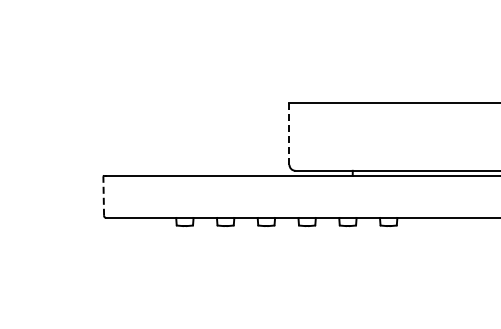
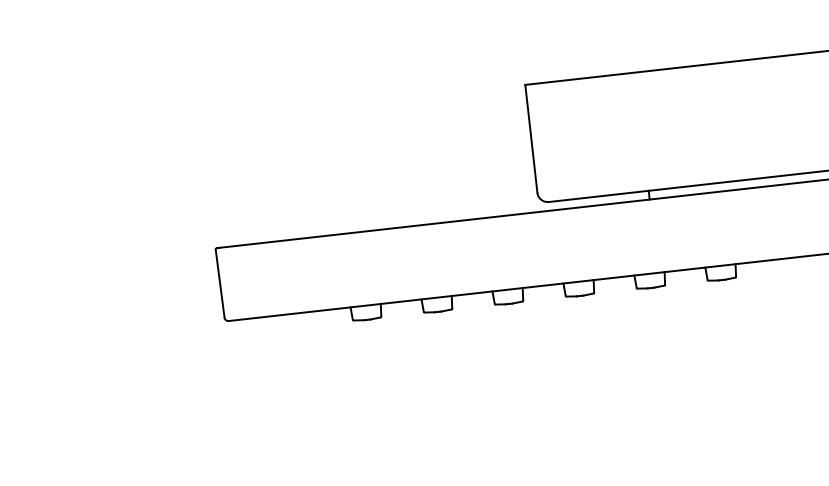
line: (289, 133) -> (531, 138), dashed -> solid
line: (103, 196) -> (219, 284), dashed -> solid

